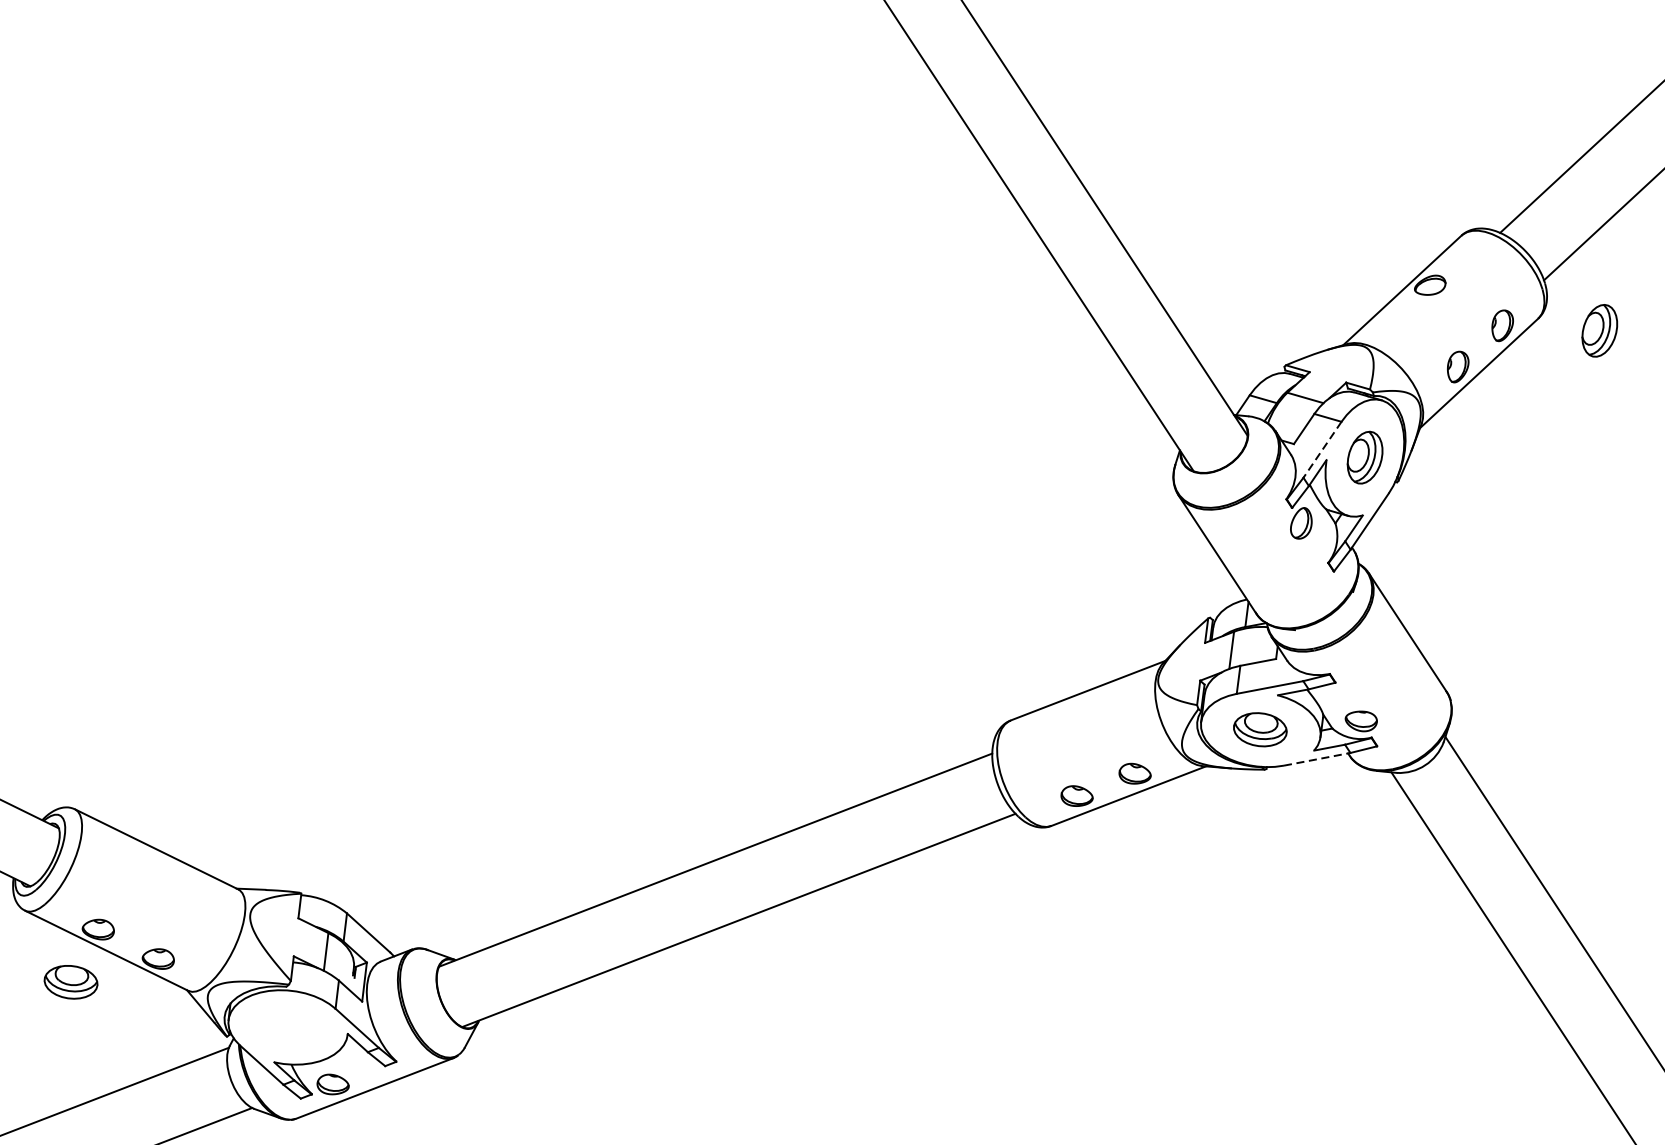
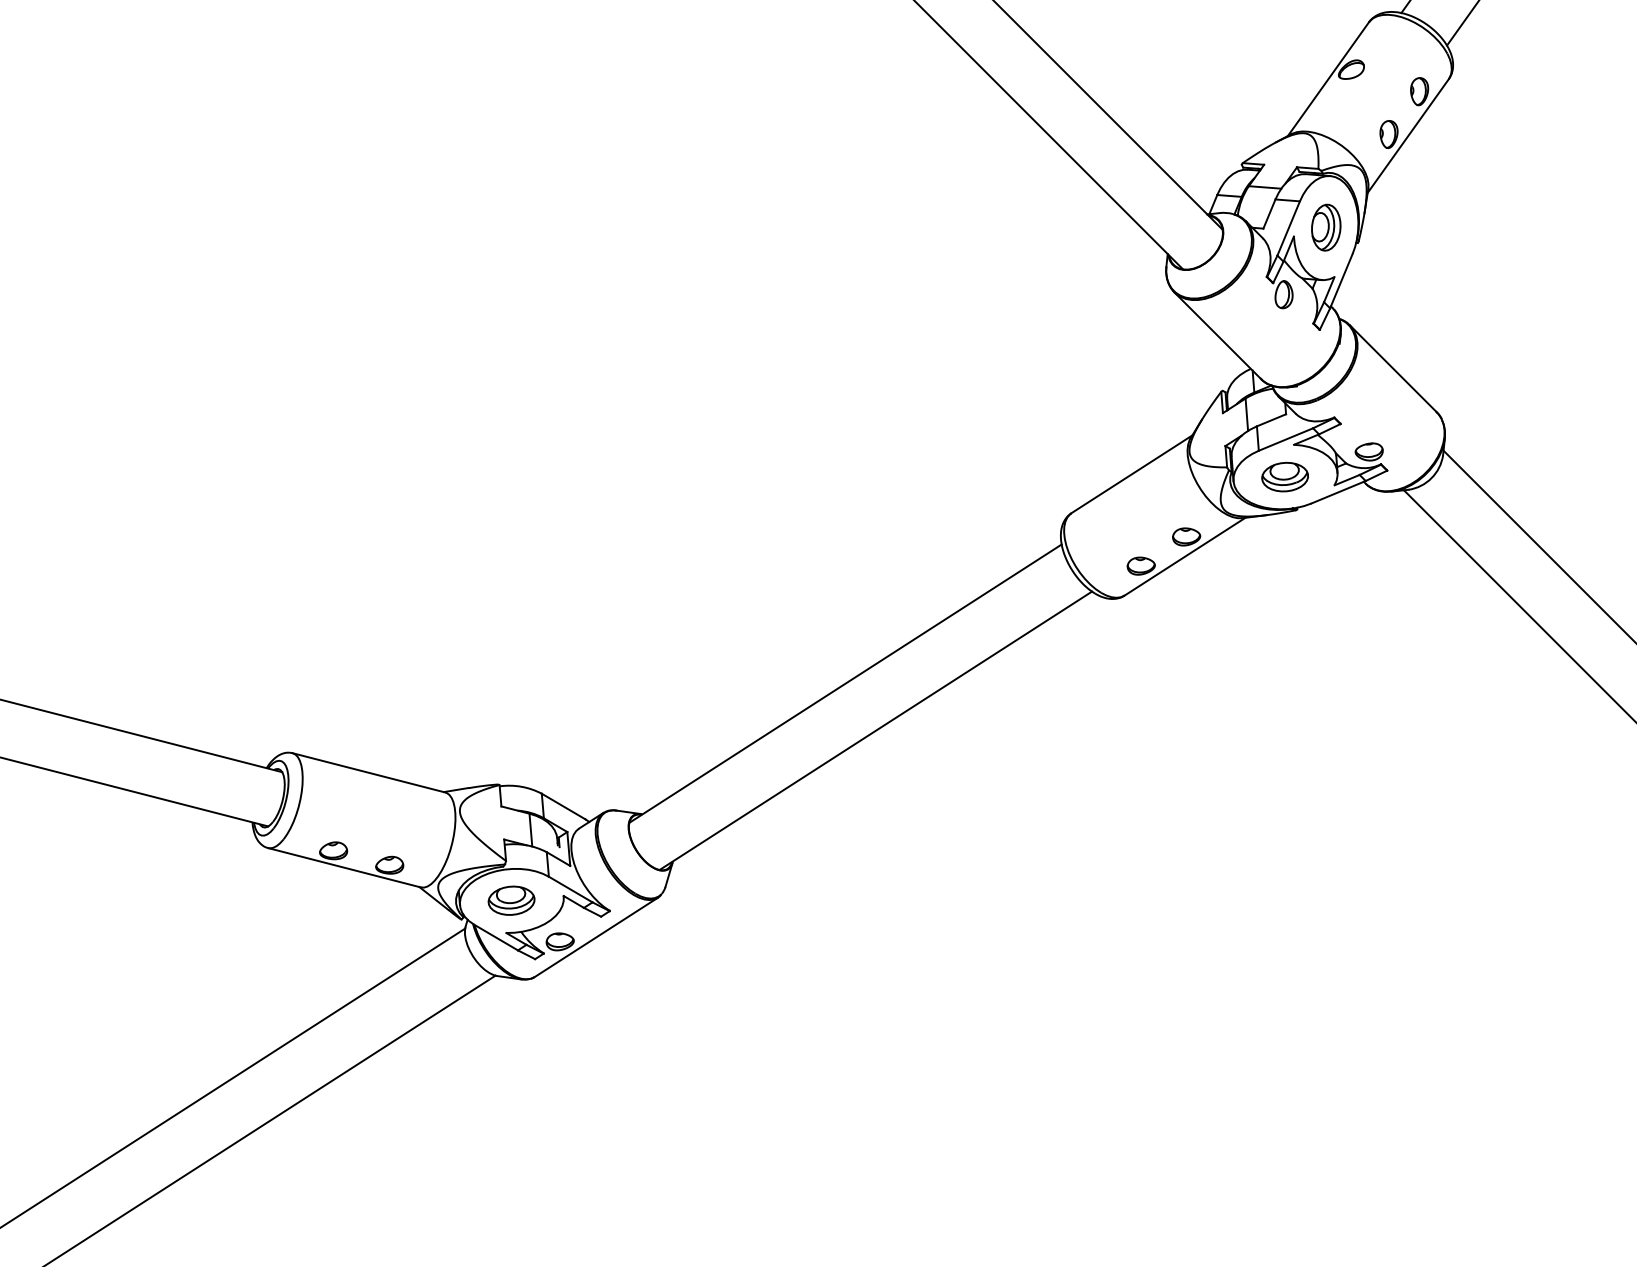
part: (1600, 330) -> (1503, 78), removed
line: (1322, 449) -> (1288, 228), dashed -> solid
line: (1318, 759) -> (1339, 492), dashed -> solid
part: (71, 981) -> (511, 900), moved

